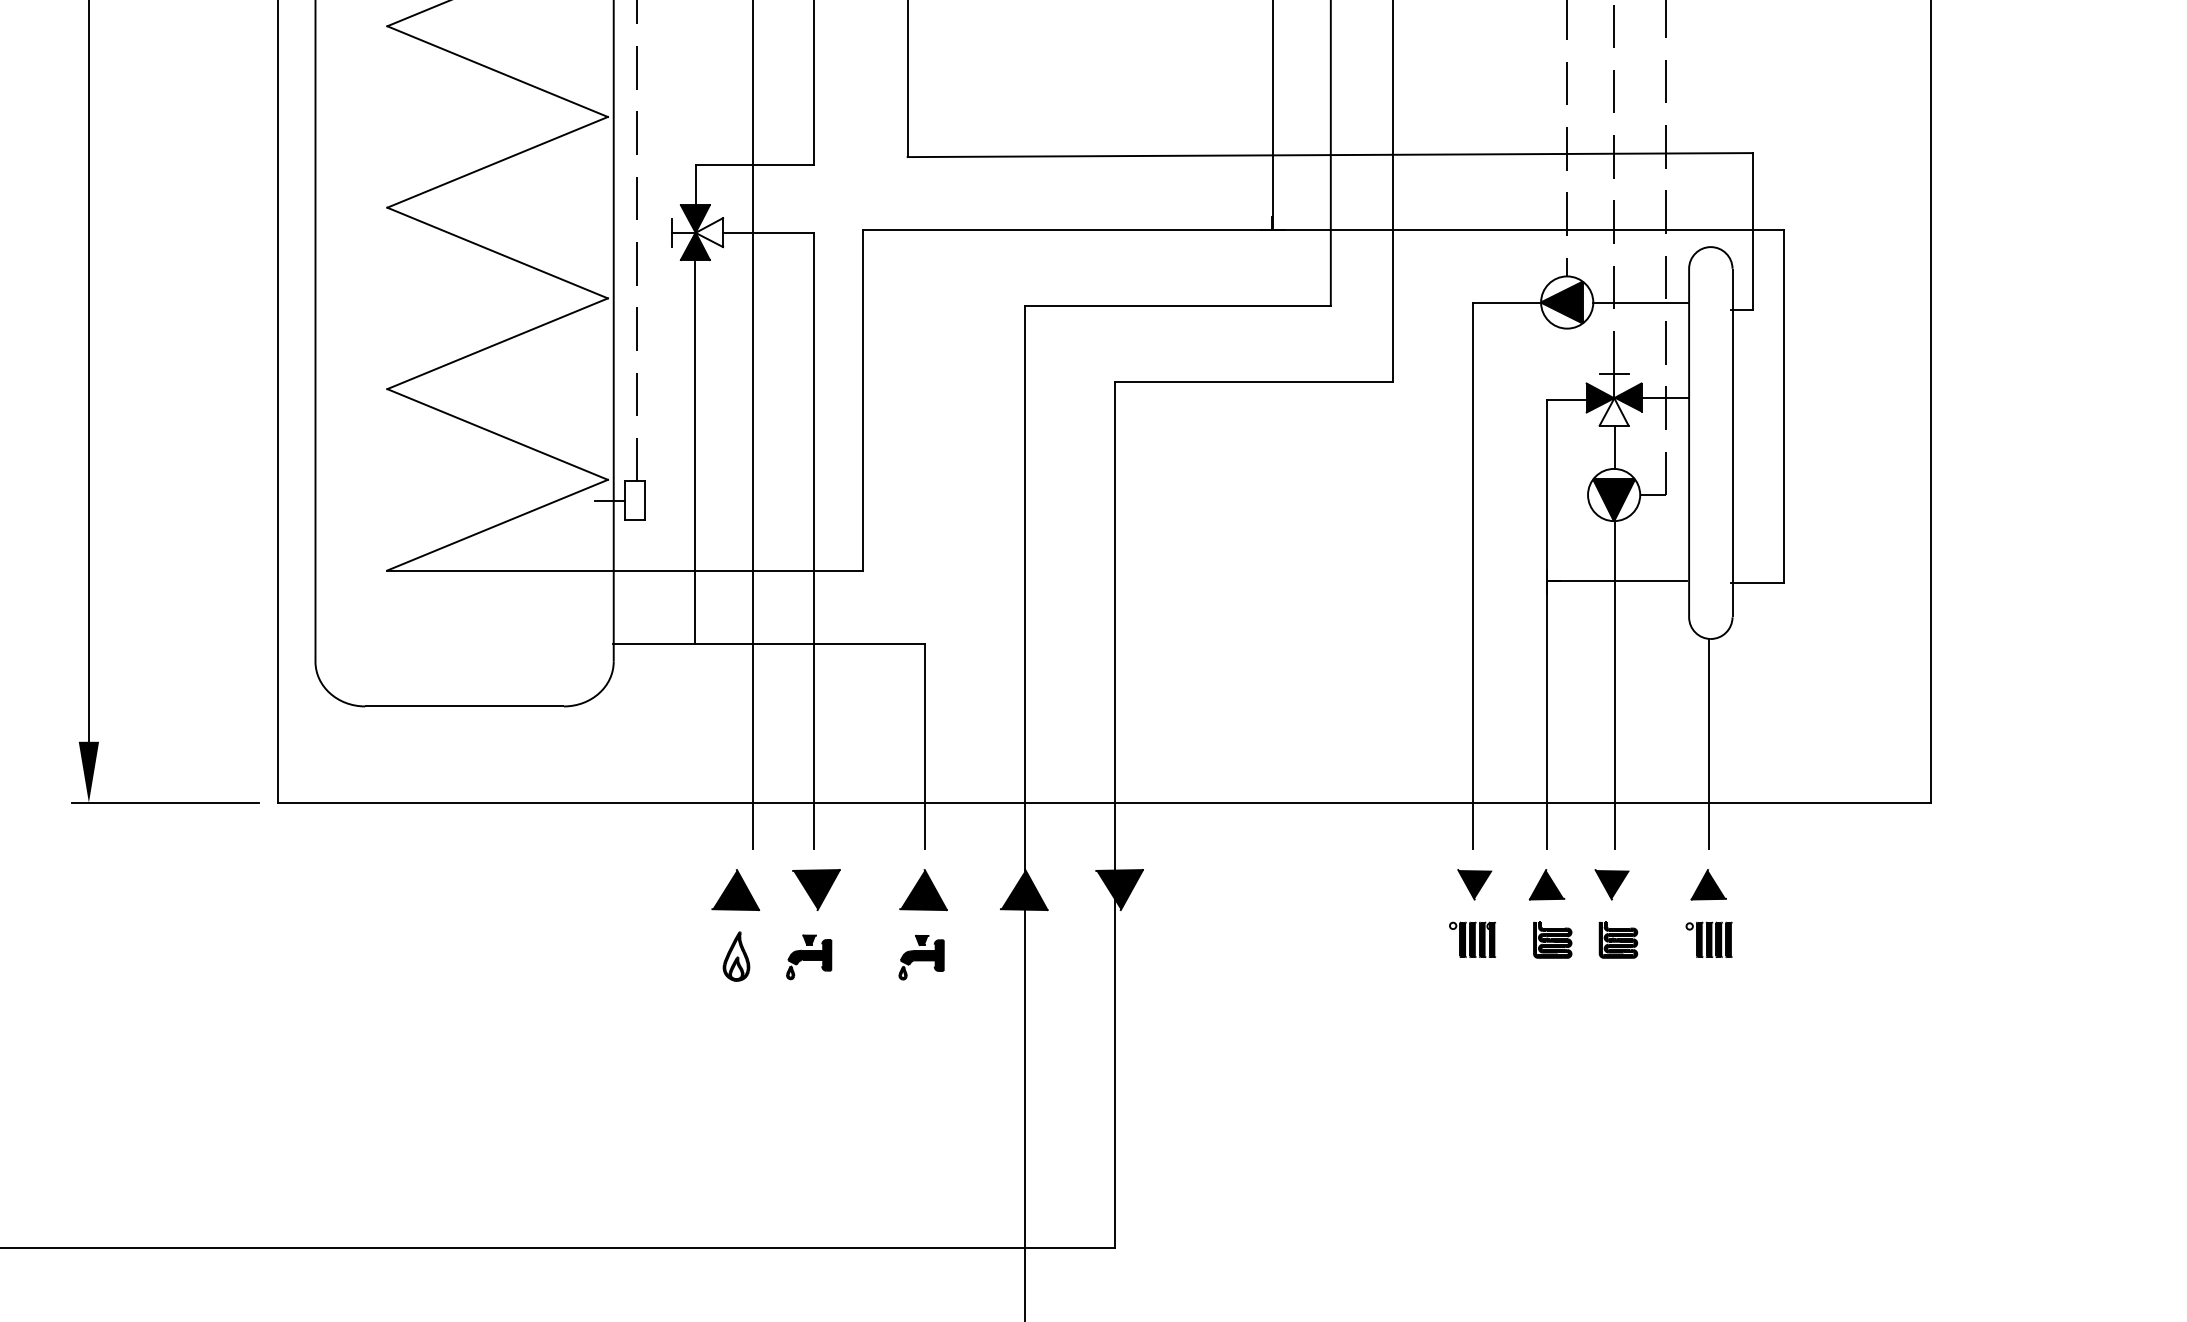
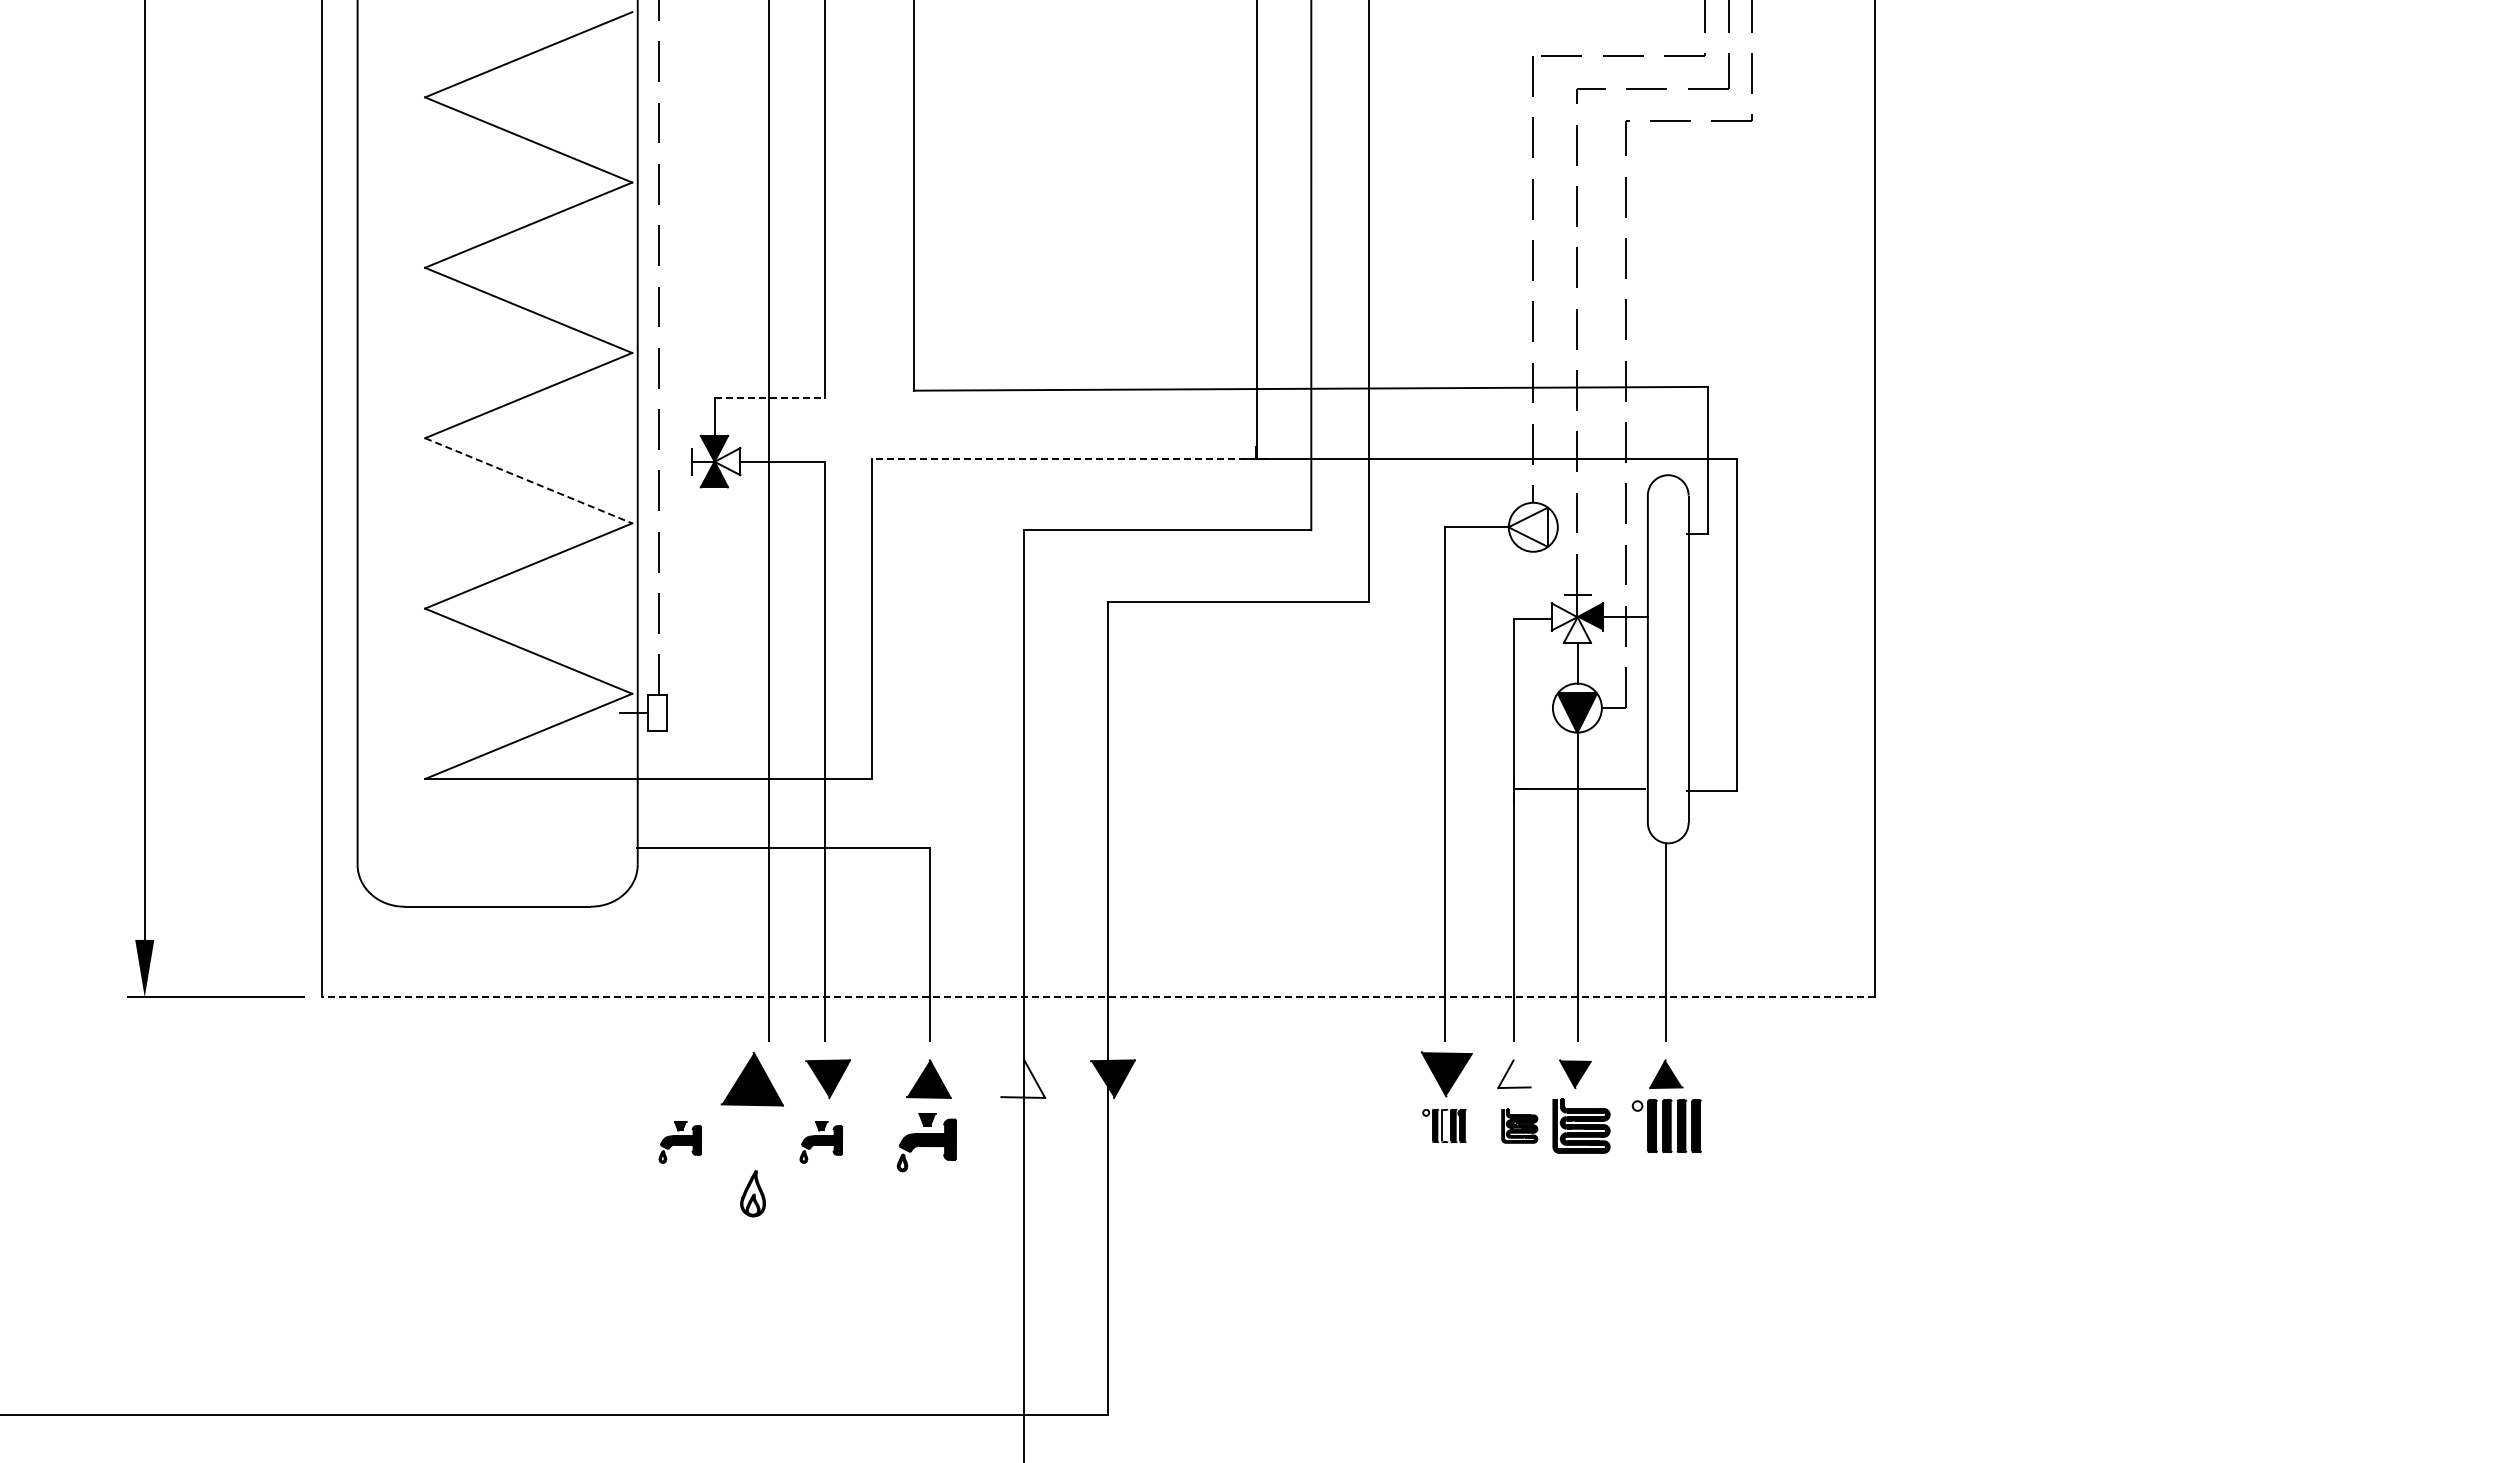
line: (755, 165) -> (770, 398), solid -> dashed
line: (1067, 230) -> (1063, 459), solid -> dashed
line: (497, 252) -> (528, 480), solid -> dashed
fill: (1562, 302) -> (1528, 527), removed
line: (1640, 302) -> (1602, 527), removed
fill: (1600, 397) -> (1564, 616), removed
line: (695, 452) -> (714, 668), removed
line: (1103, 803) -> (1097, 997), solid -> dashed
part: (1474, 884) -> (1446, 1073), size x1.6
fill: (1547, 885) -> (1514, 1074), removed
part: (735, 889) -> (752, 1078), size x1.4
fill: (1024, 889) -> (1023, 1078), removed
fill: (1472, 939) -> (1444, 1125), removed
part: (1618, 939) -> (1581, 1125), size x1.6
part: (1708, 939) -> (1666, 1125), size x1.6
part: (658, 956) -> (679, 1141), added
part: (735, 956) -> (752, 1193), moved
part: (921, 957) -> (926, 1142), size x1.4

